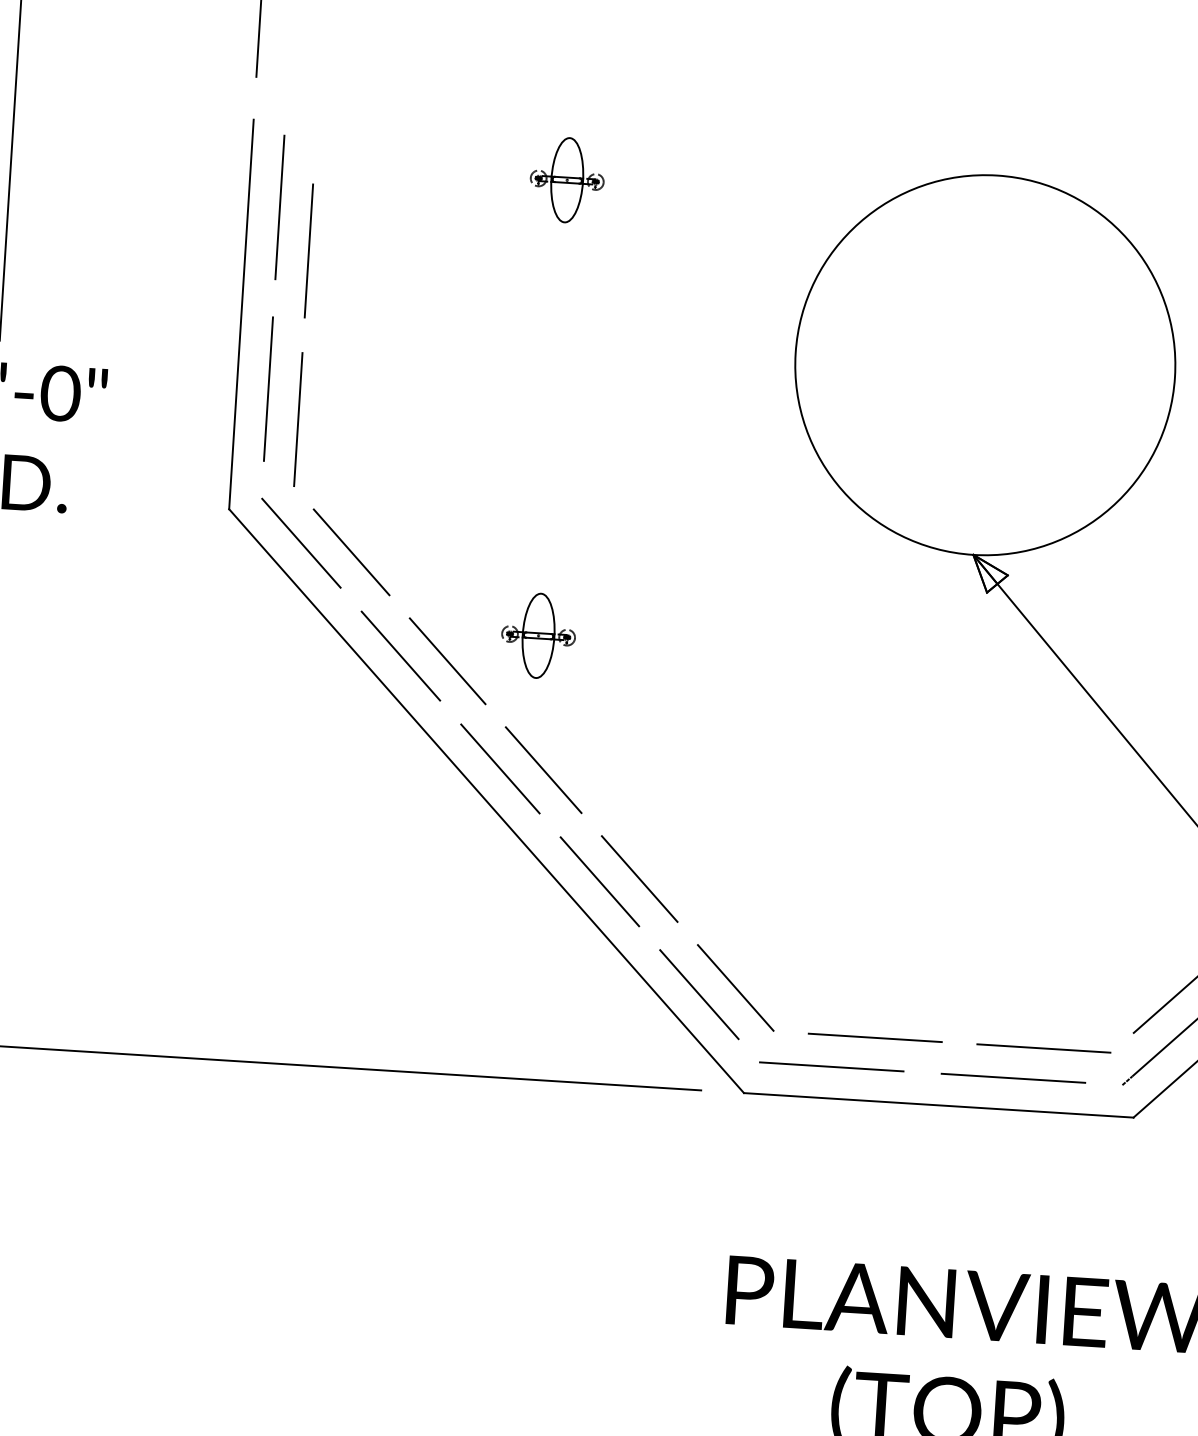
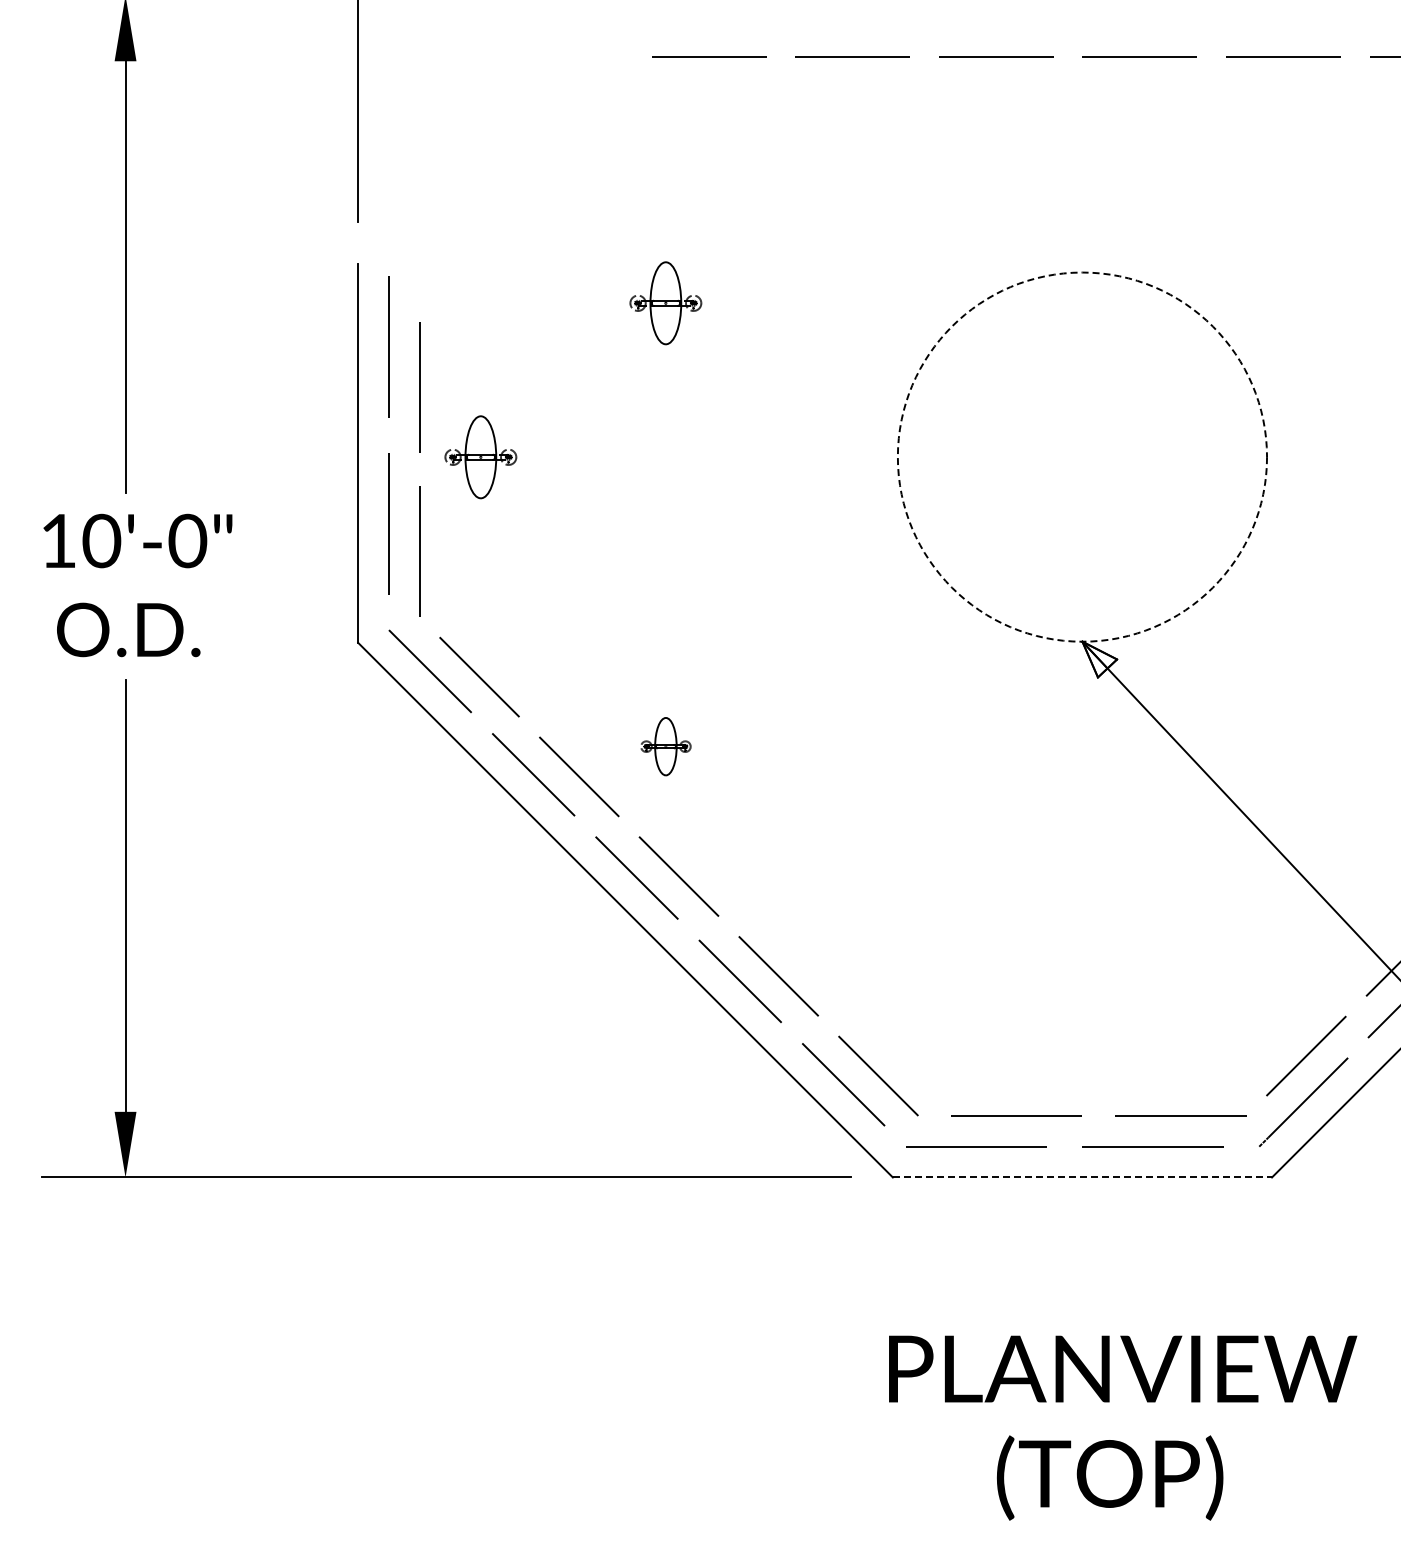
part: (366, 326) -> (480, 457), added
circle: (985, 364) -> (1082, 456), solid -> dashed
part: (538, 635) -> (665, 746), size x0.7
line: (938, 1105) -> (1082, 1177), solid -> dashed

